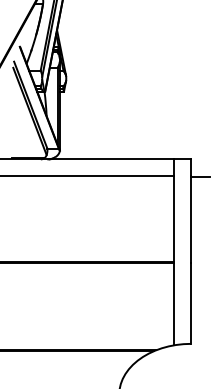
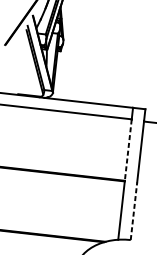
line: (173, 219) -> (128, 150), solid -> dashed
line: (191, 303) -> (134, 211), solid -> dashed

